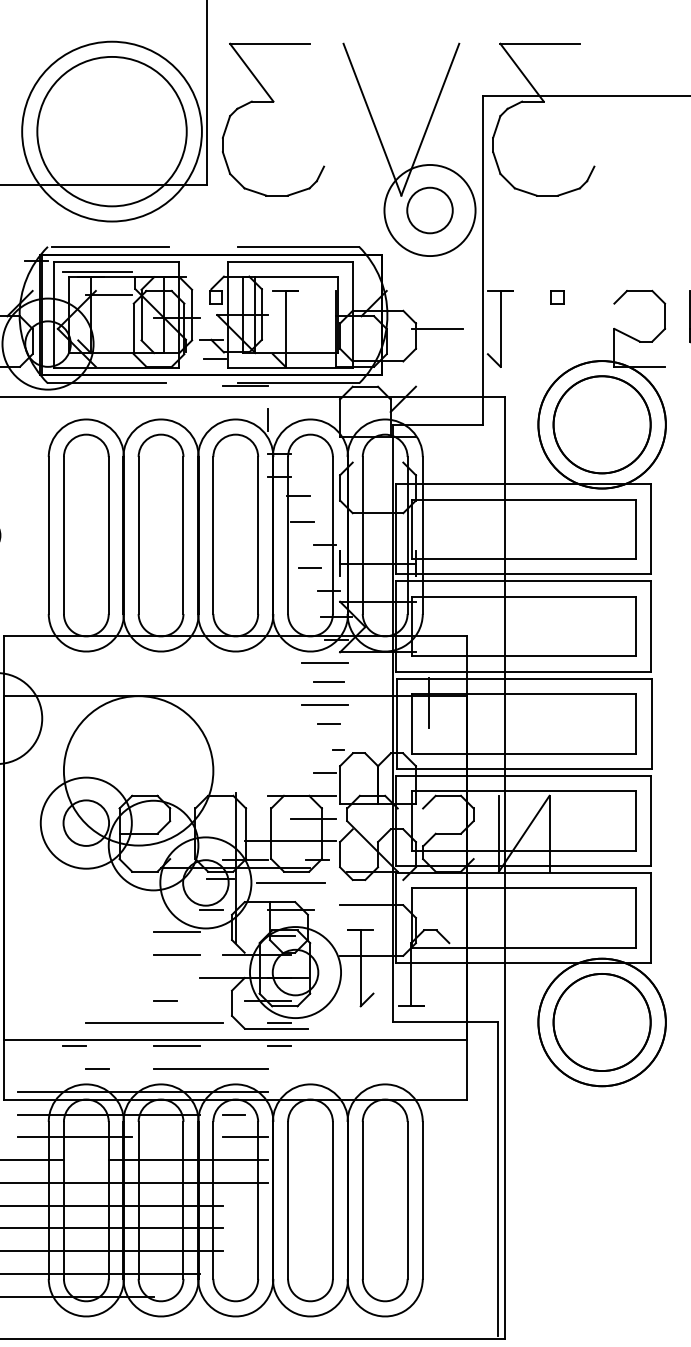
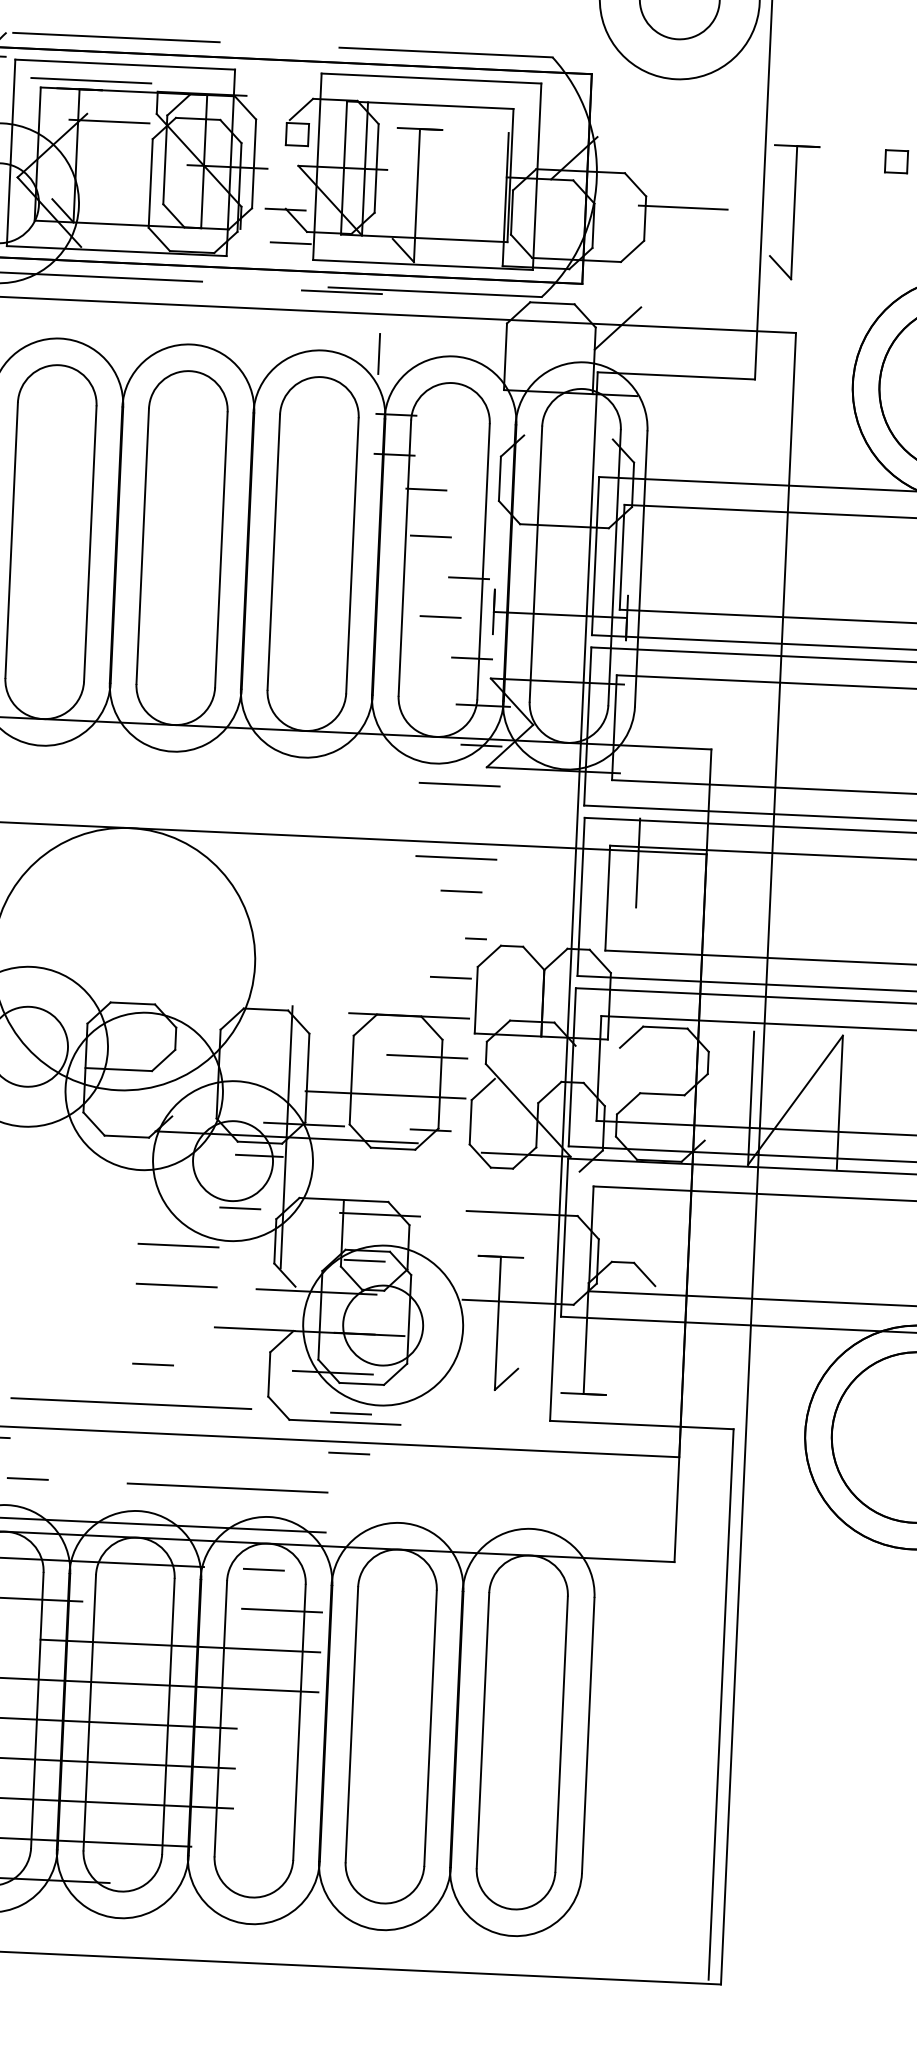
line: (328, 681) -> (464, 817), removed
line: (290, 883) -> (381, 1168), removed
line: (176, 1046) -> (168, 1445), removed

